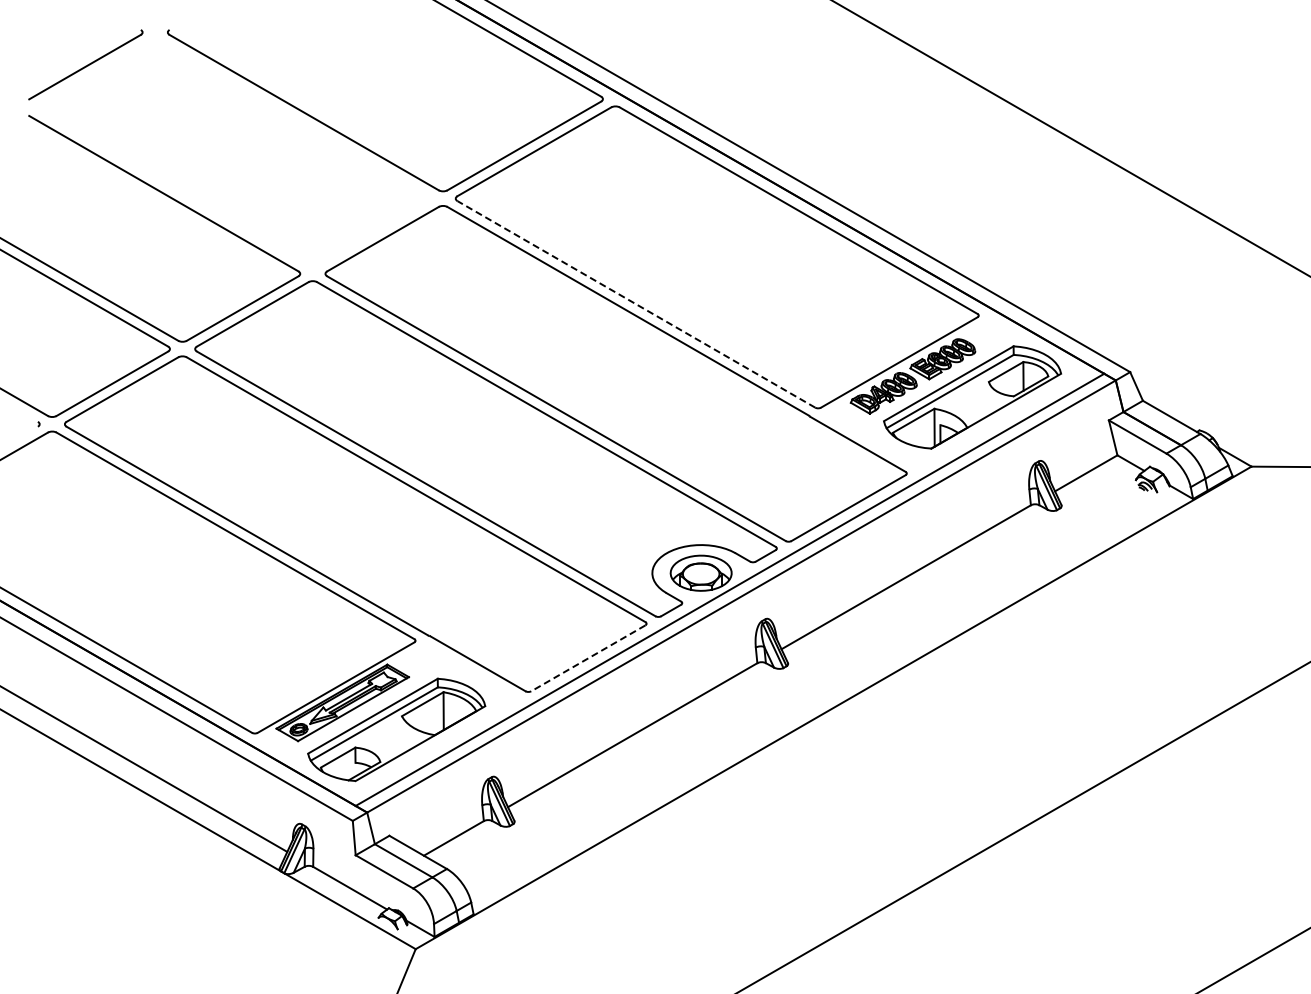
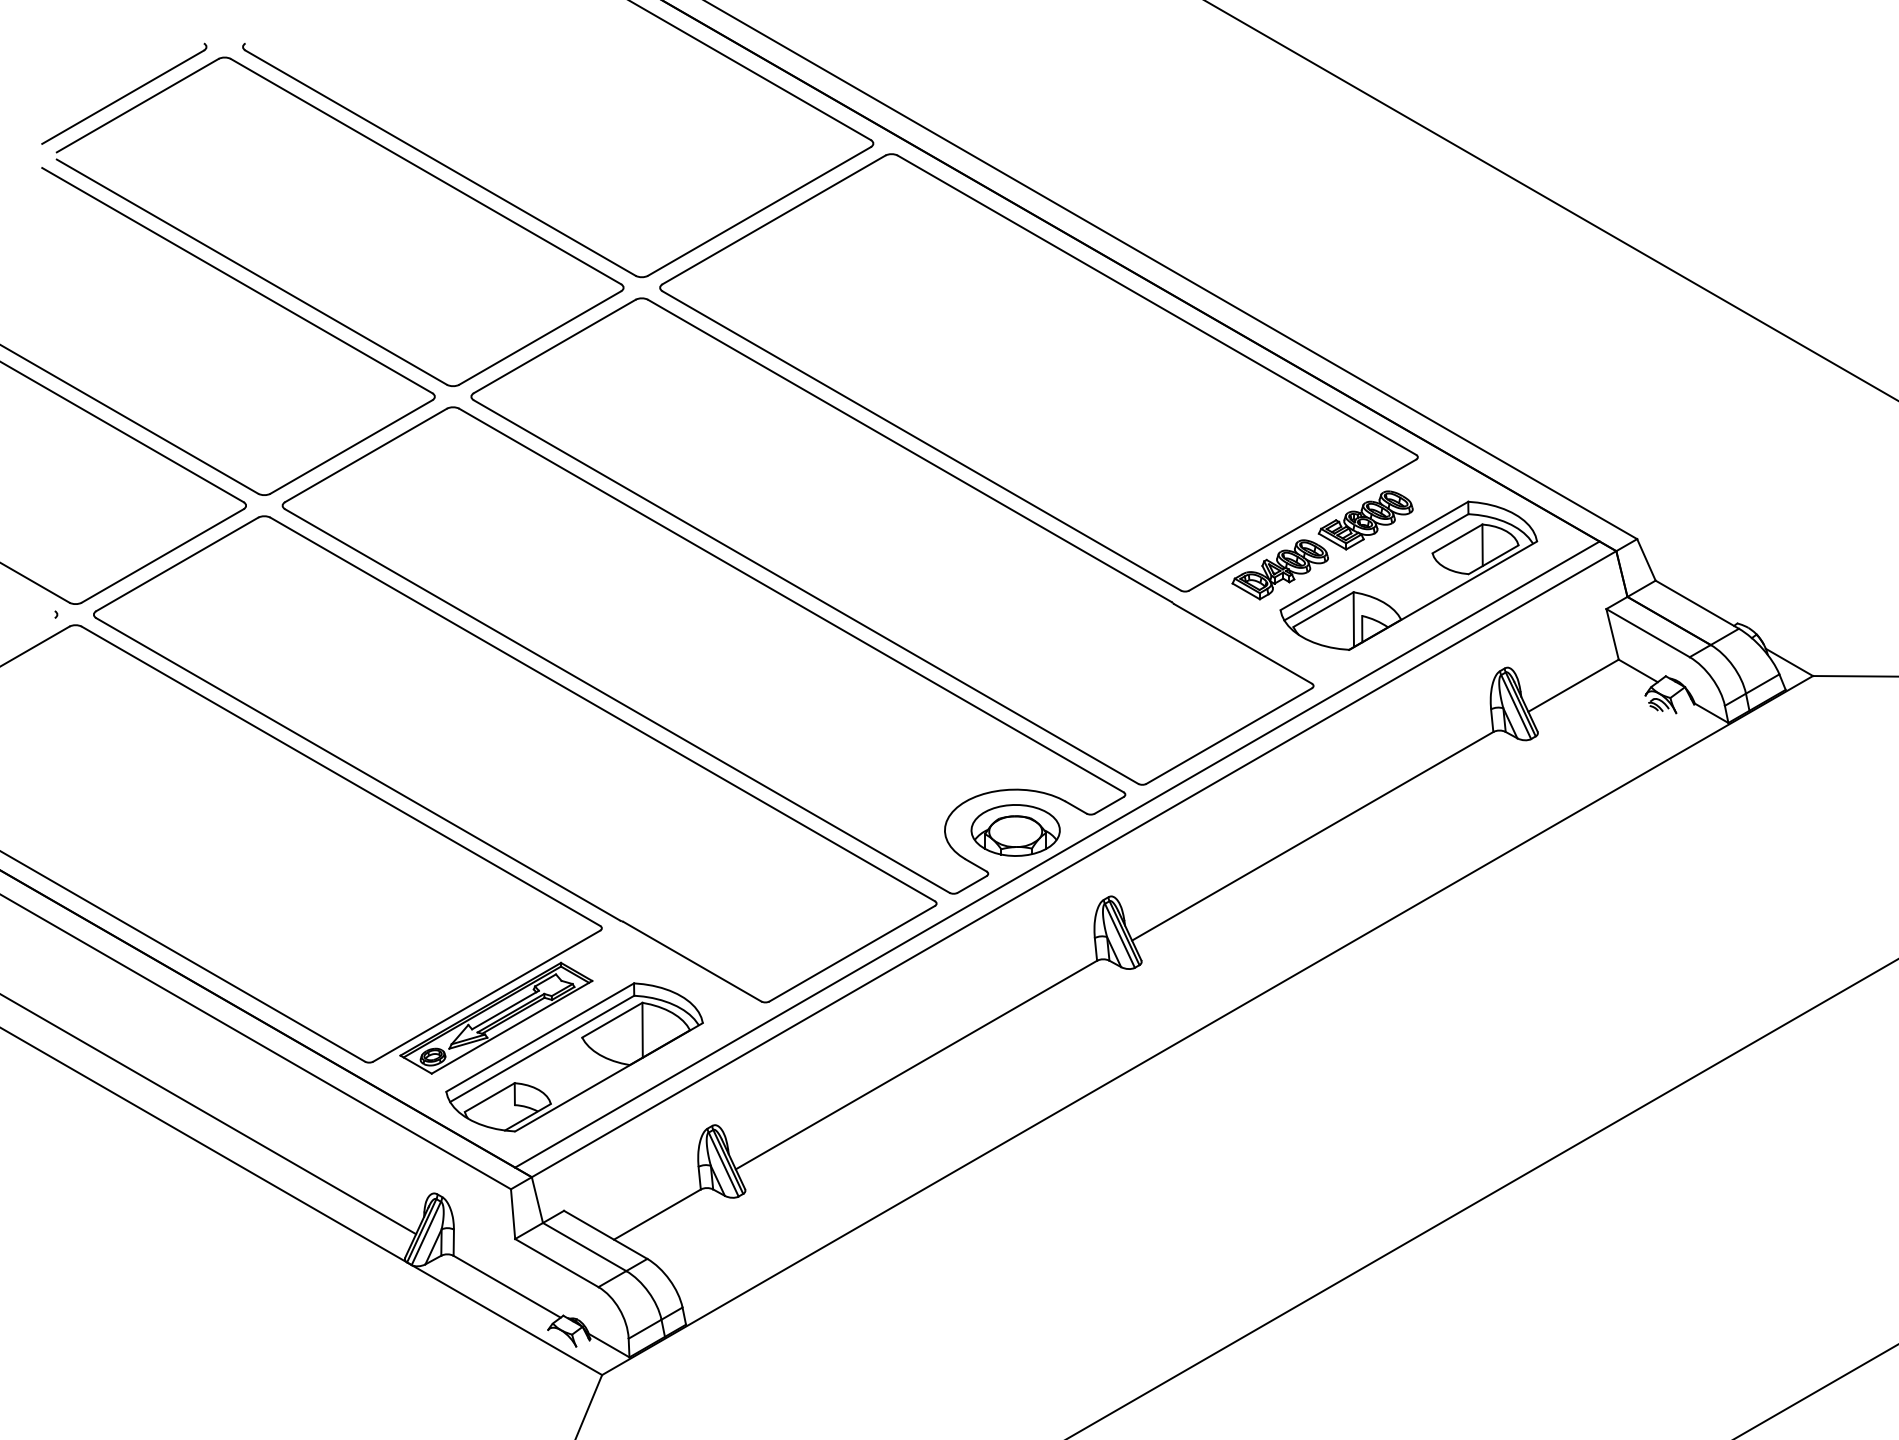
part: (260, 100) -> (377, 145), added
line: (636, 304) -> (921, 441), dashed -> solid
line: (588, 658) -> (852, 953), dashed -> solid

